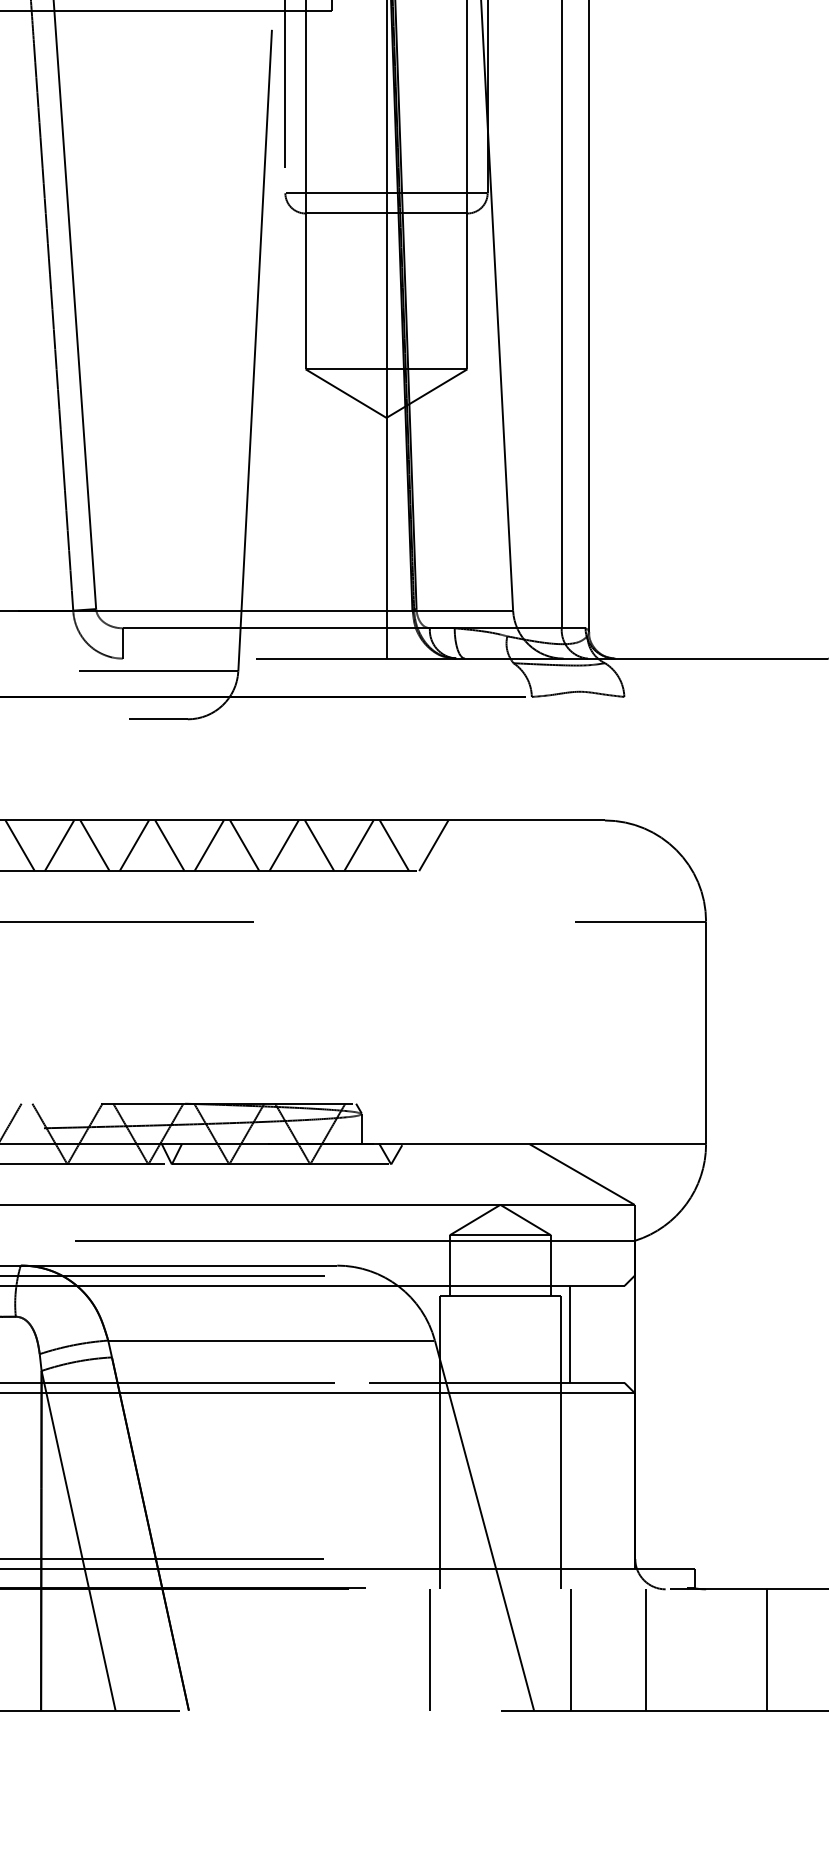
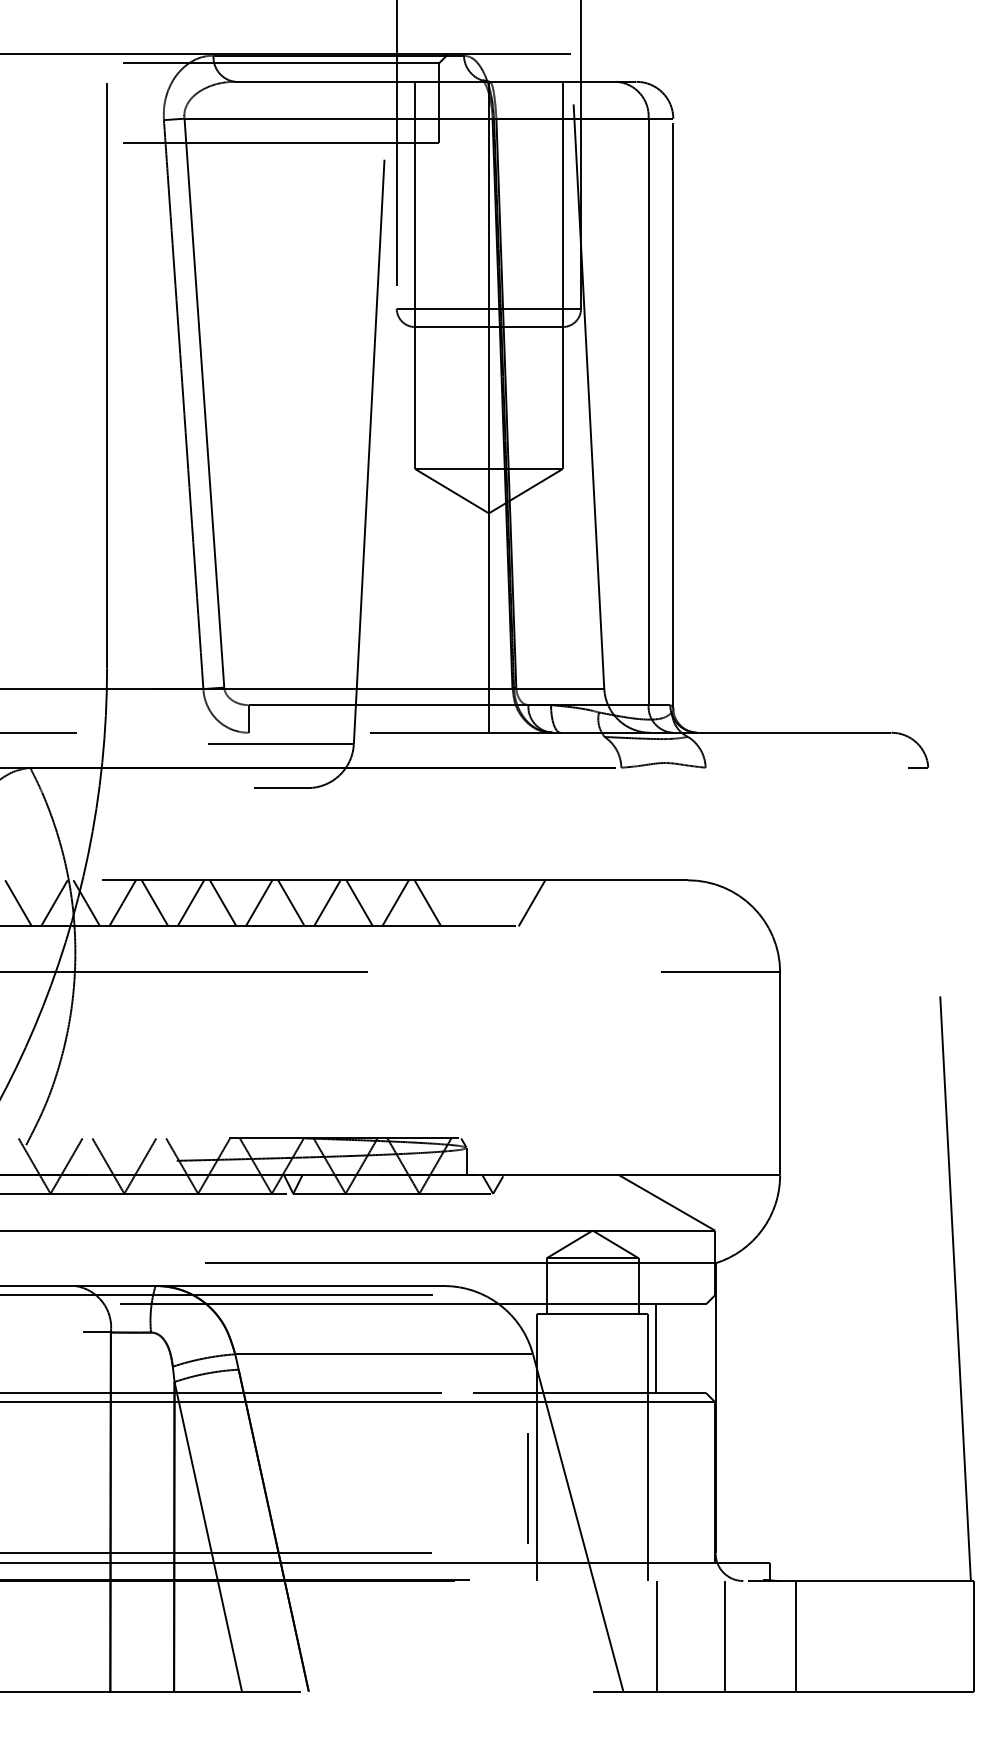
line: (358, 845) -> (463, 903), removed
line: (393, 845) -> (495, 903), removed
line: (428, 1650) -> (527, 1488), moved
line: (766, 1650) -> (795, 1636), moved

